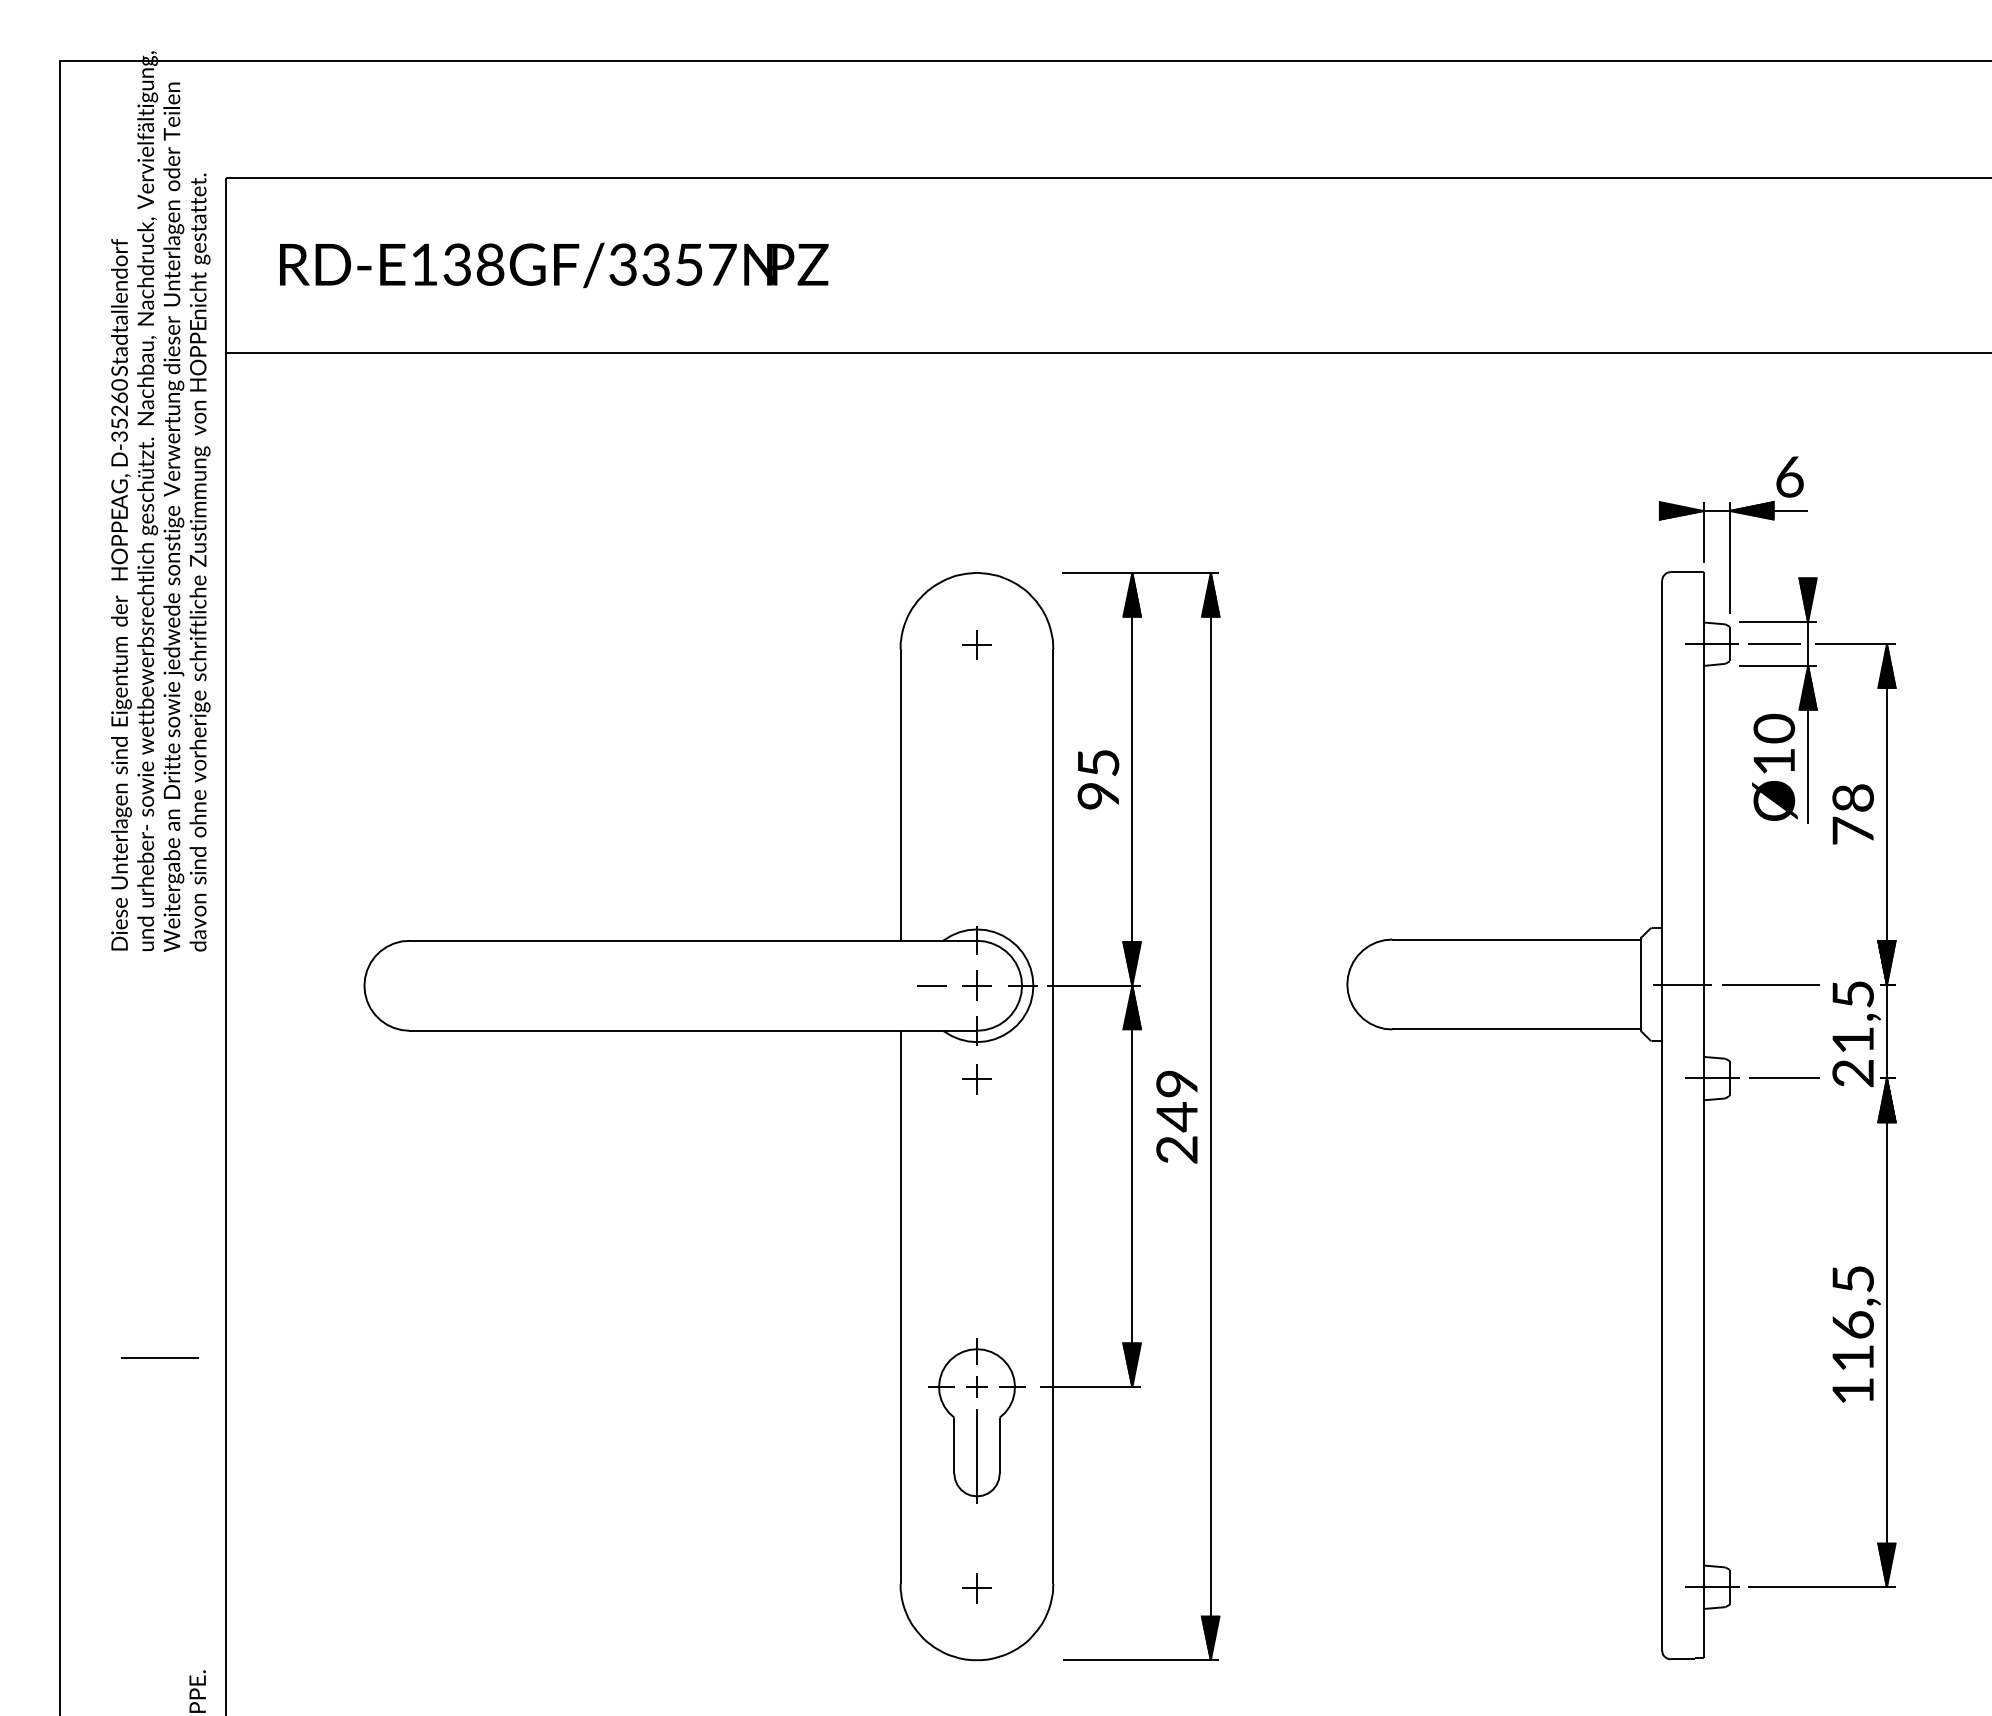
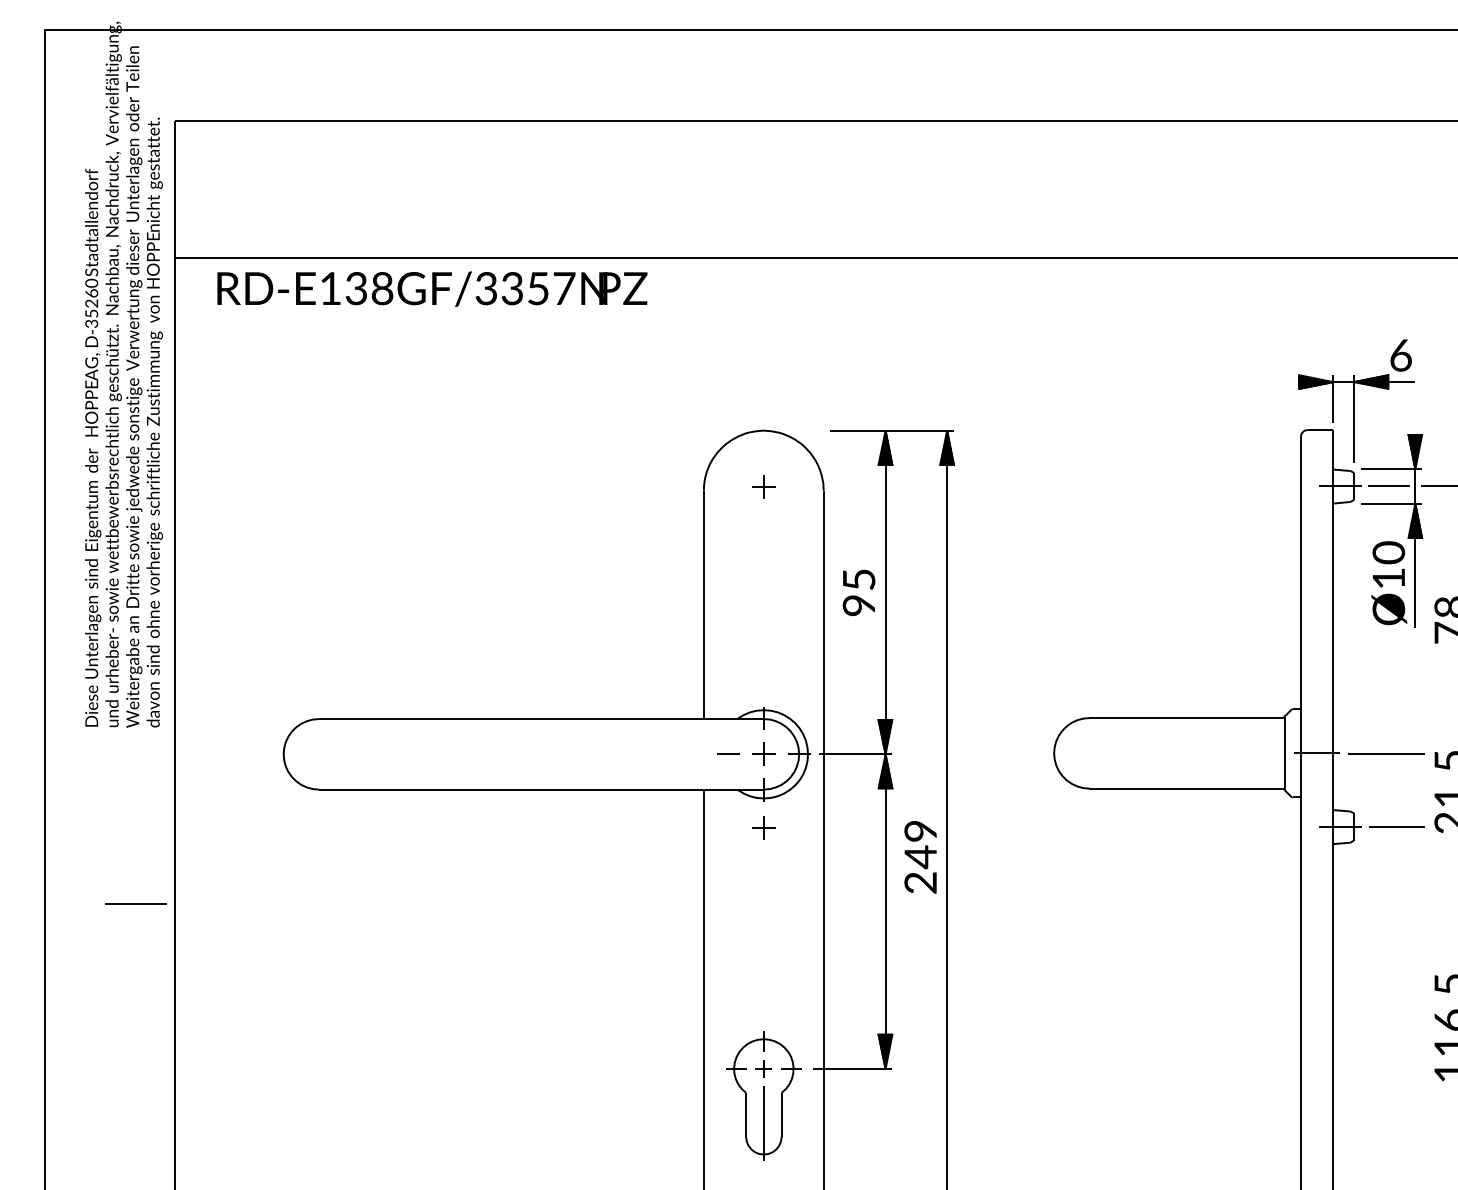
text: (554, 265) -> (432, 289), moved
line: (159, 1357) -> (135, 903), moved

